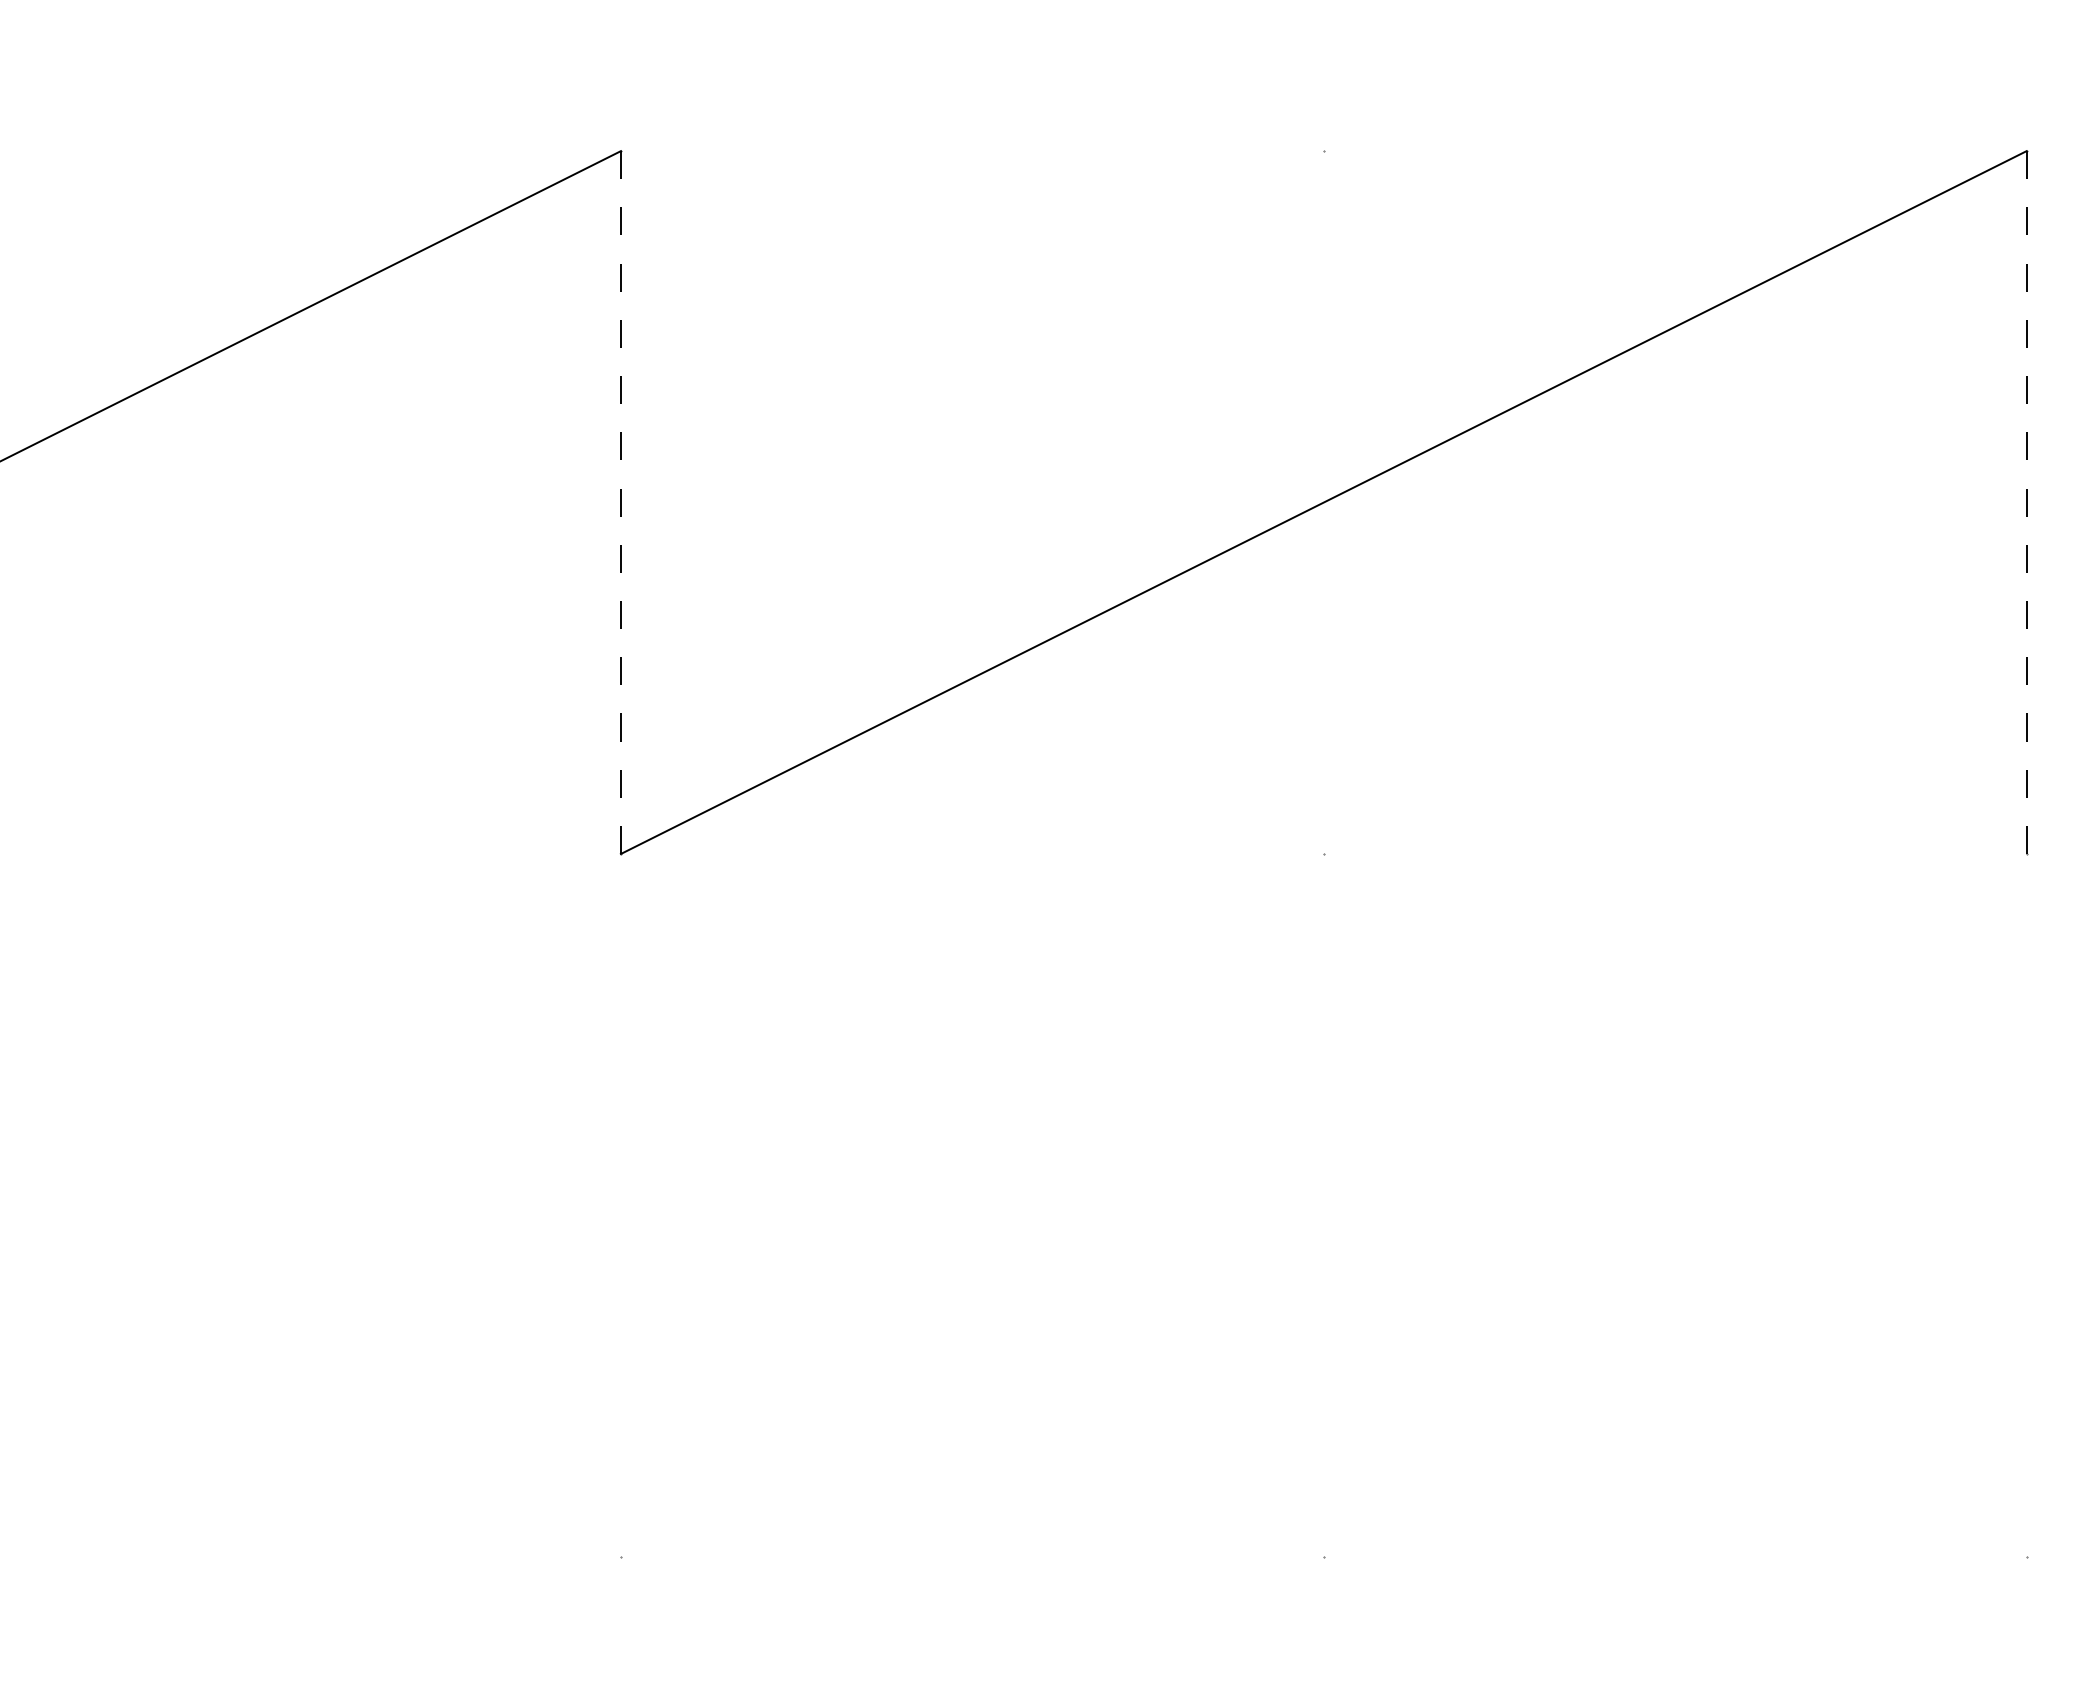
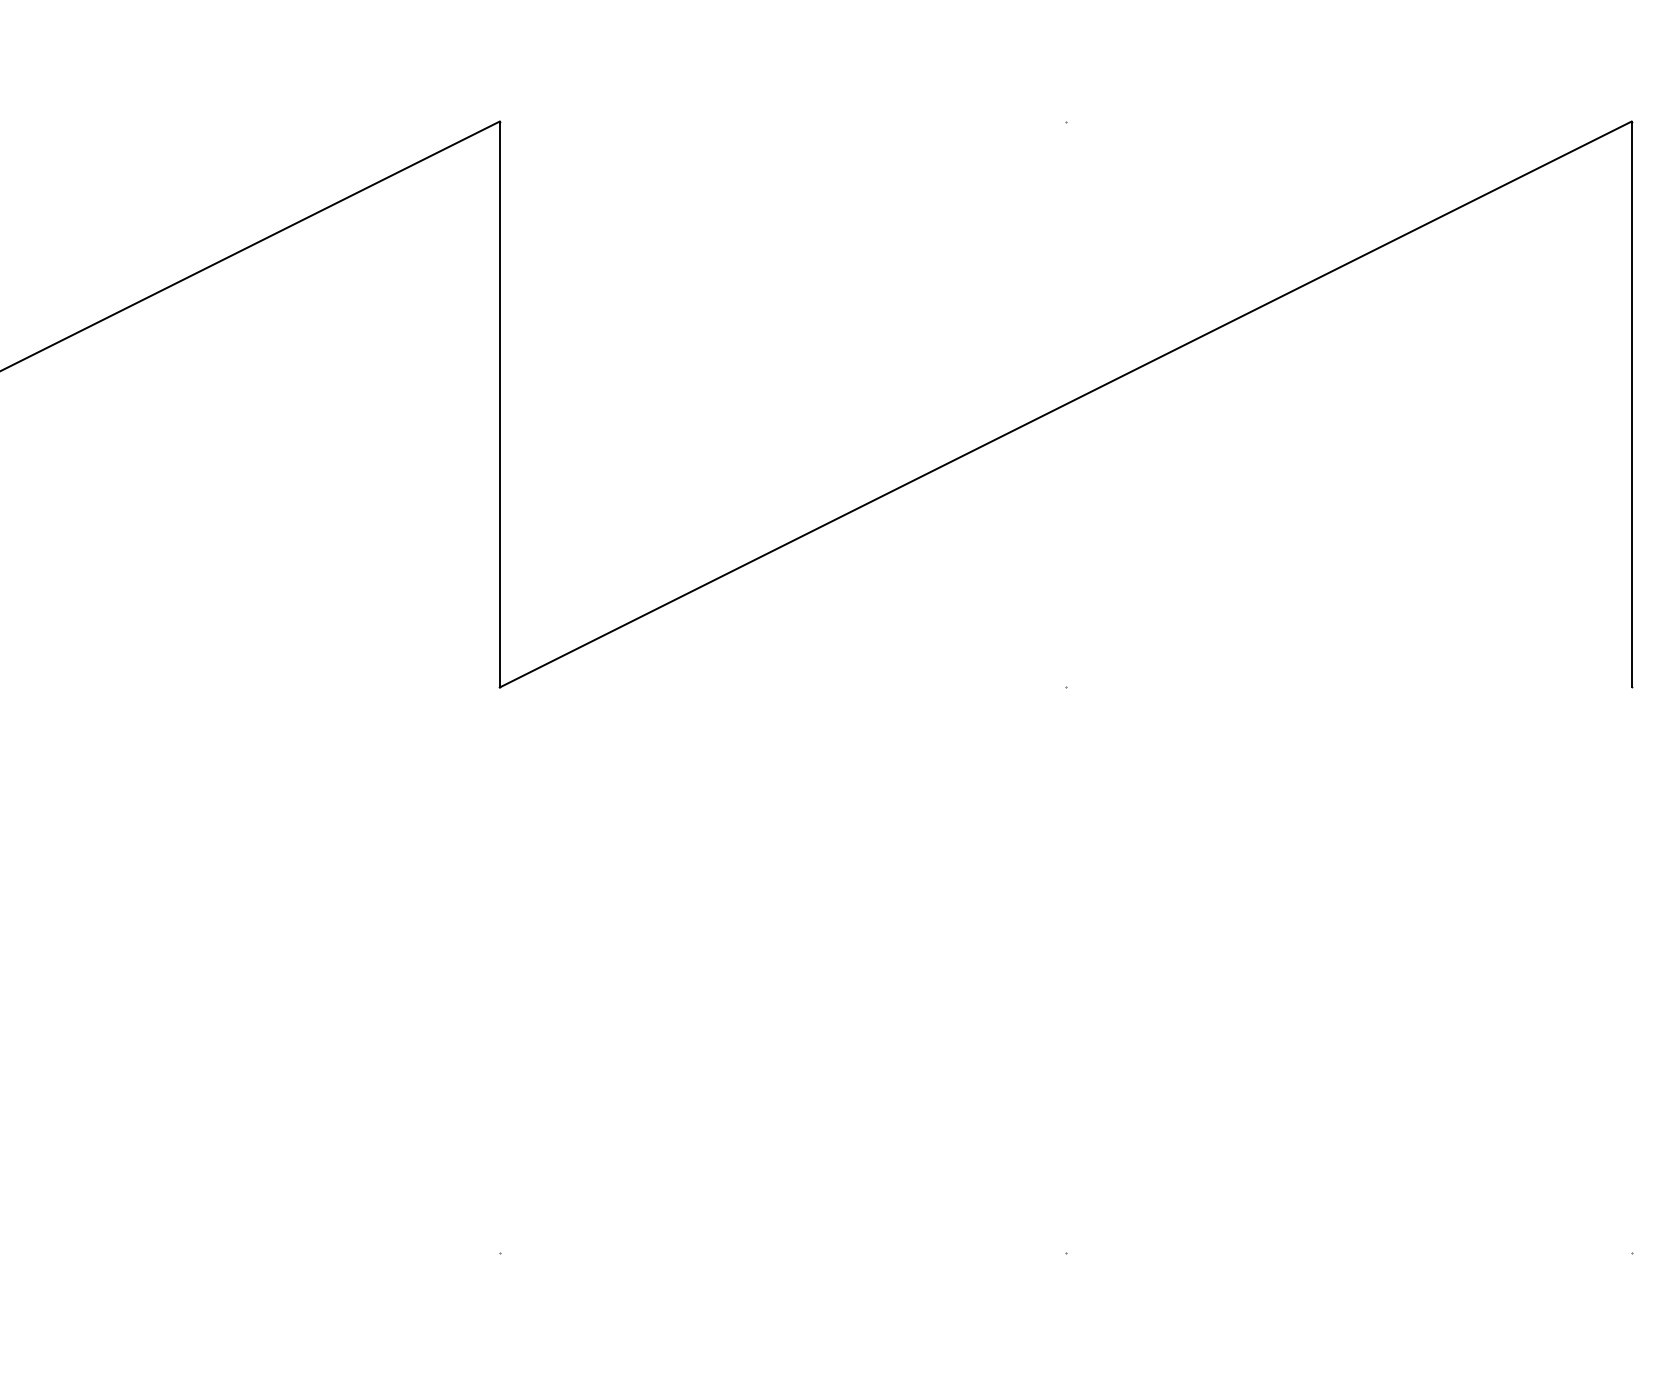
line: (620, 503) -> (499, 405), dashed -> solid
line: (2026, 503) -> (1631, 405), dashed -> solid

